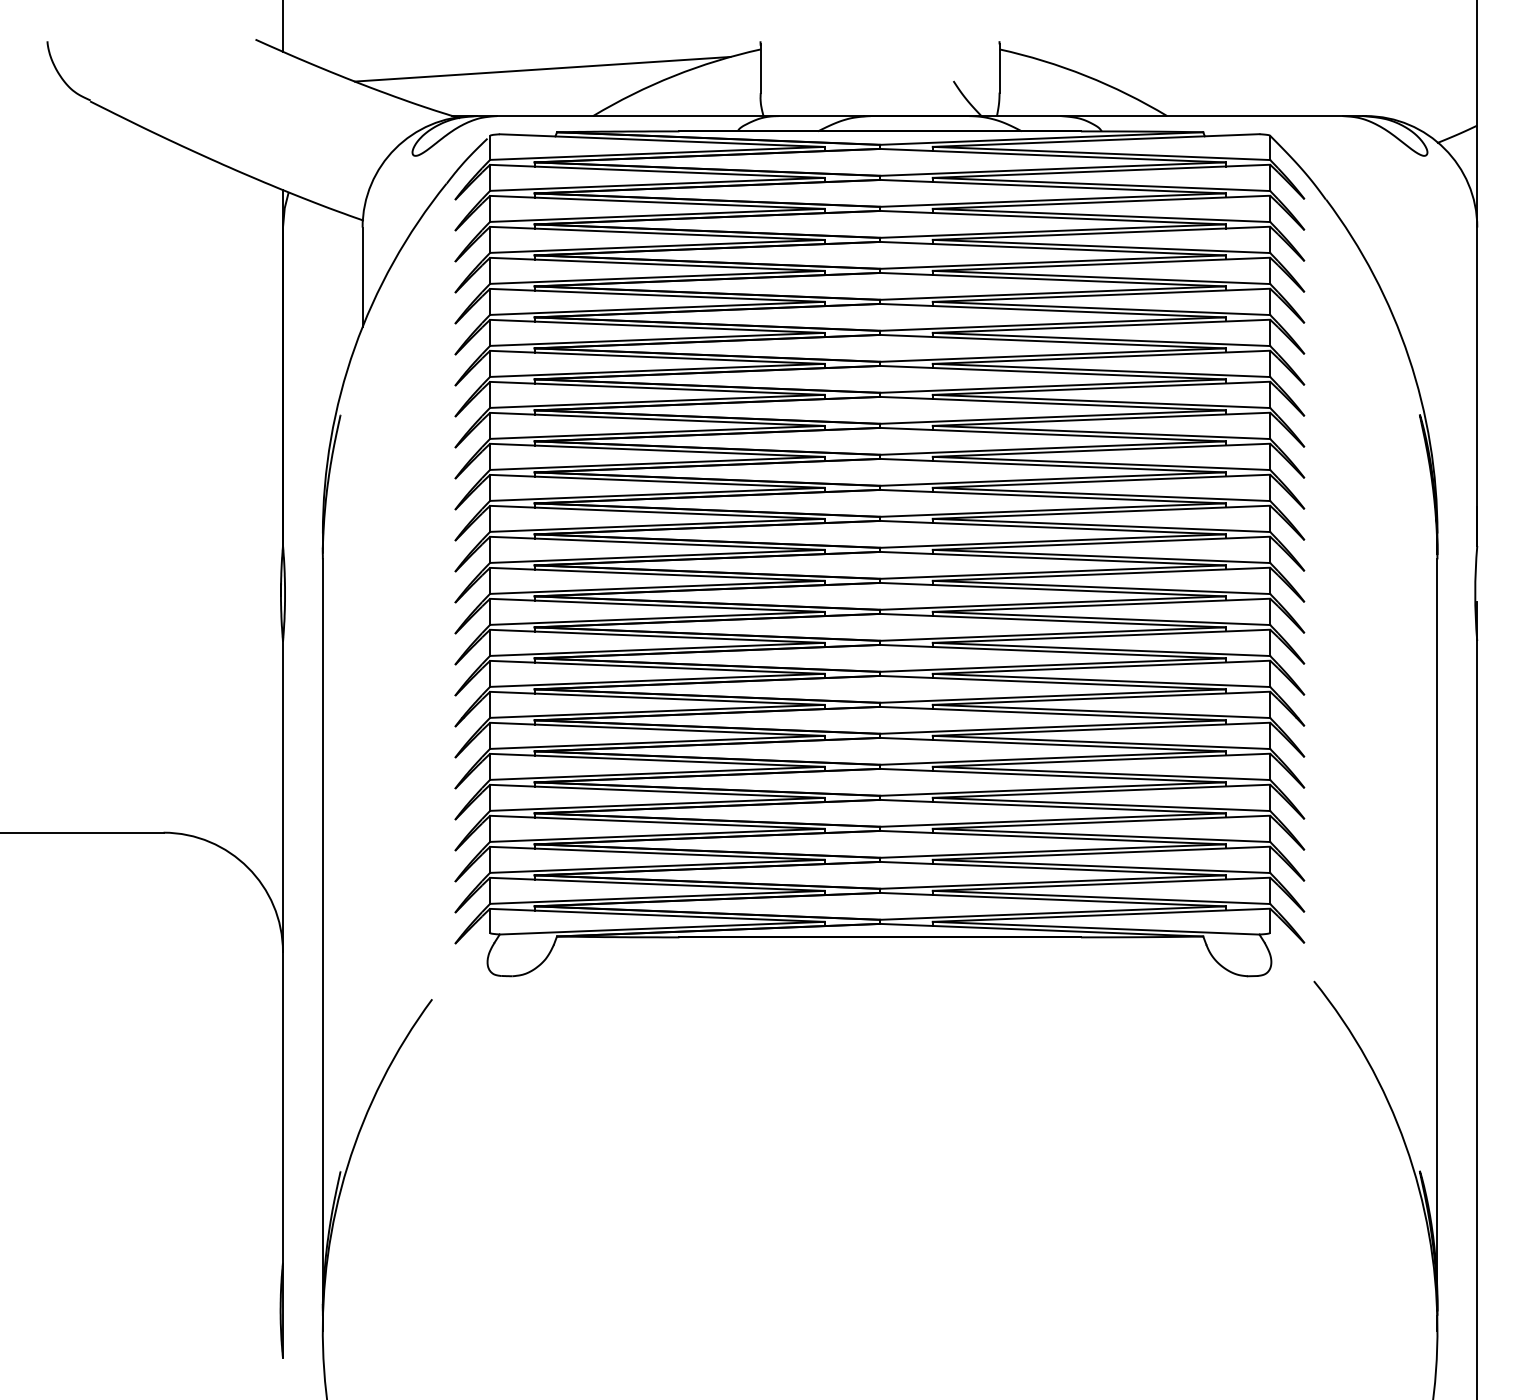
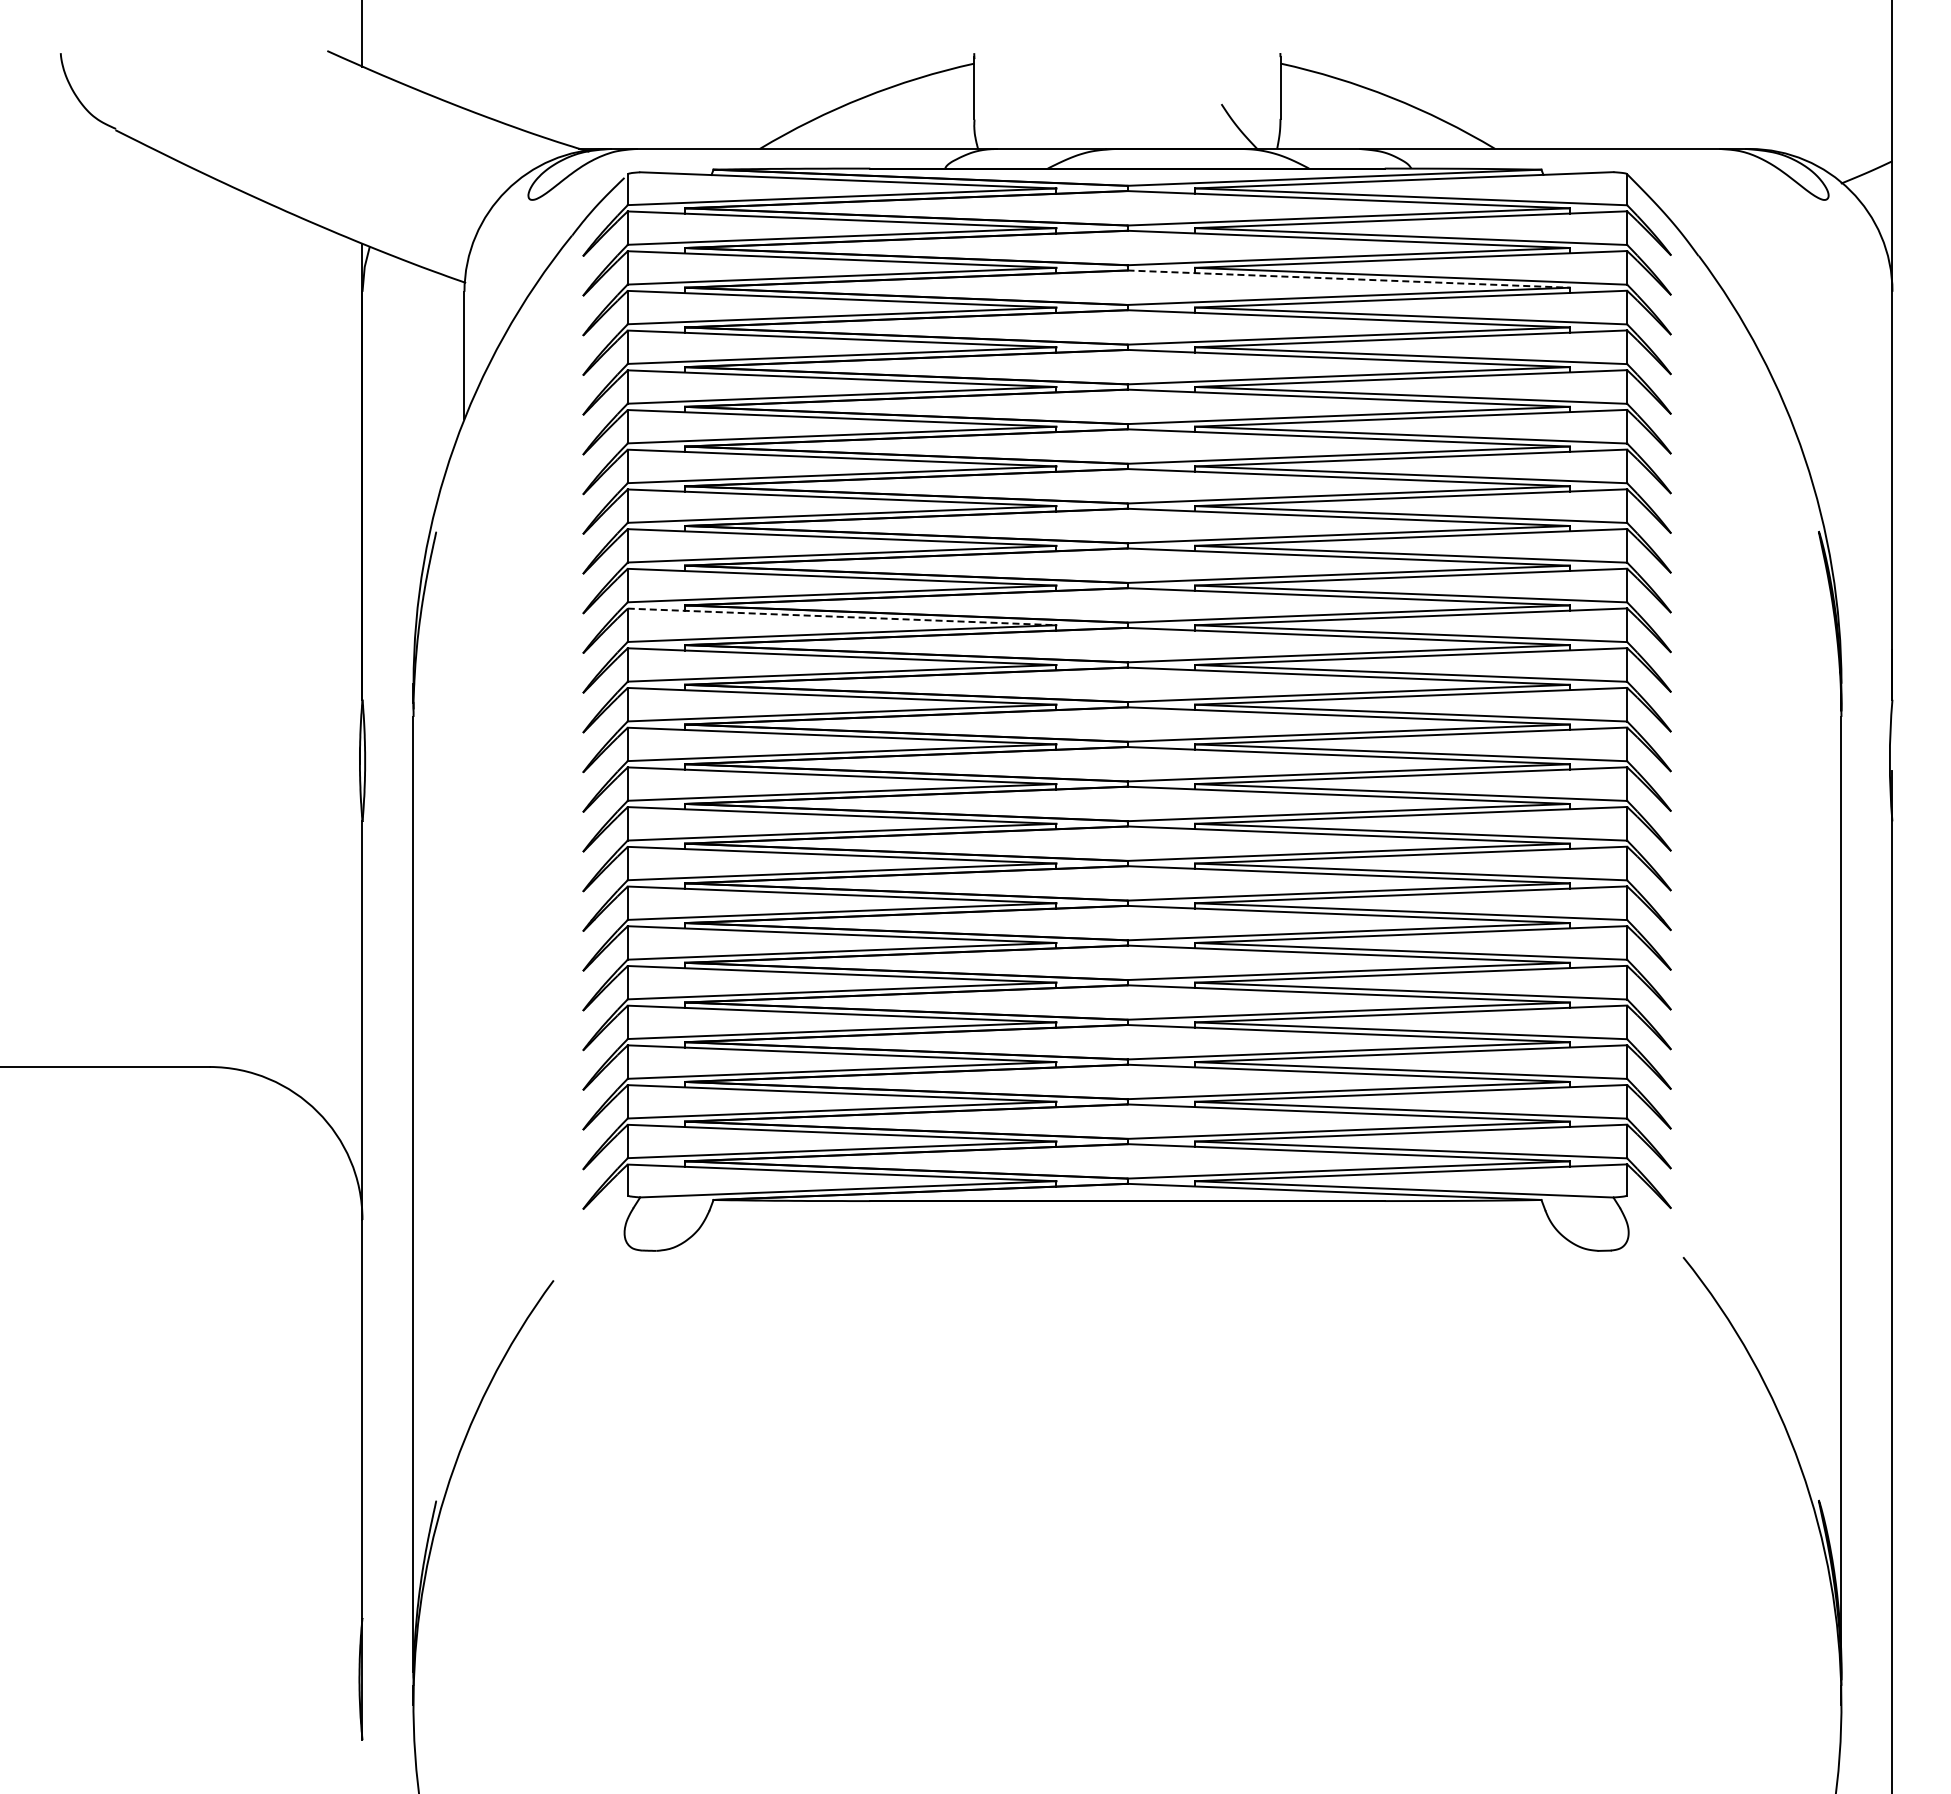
line: (542, 68) -> (694, 88), removed
line: (1053, 217) -> (1349, 279), solid -> dashed
line: (657, 481) -> (842, 616), solid -> dashed

